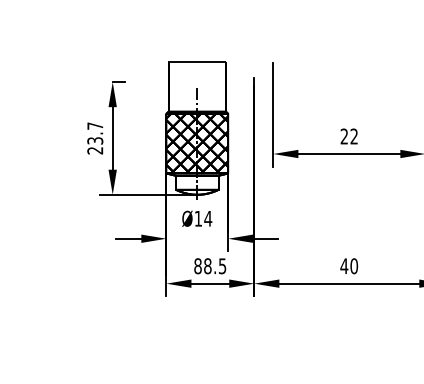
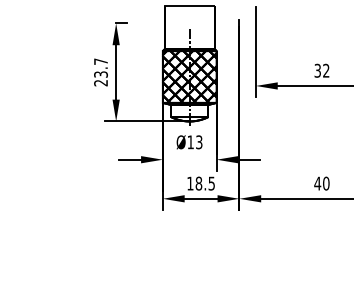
text: (344, 136) -> (317, 70), 22 -> 32
text: (208, 218) -> (199, 142), Ø14 -> Ø13
text: (197, 266) -> (189, 183), 88.5 -> 18.5

